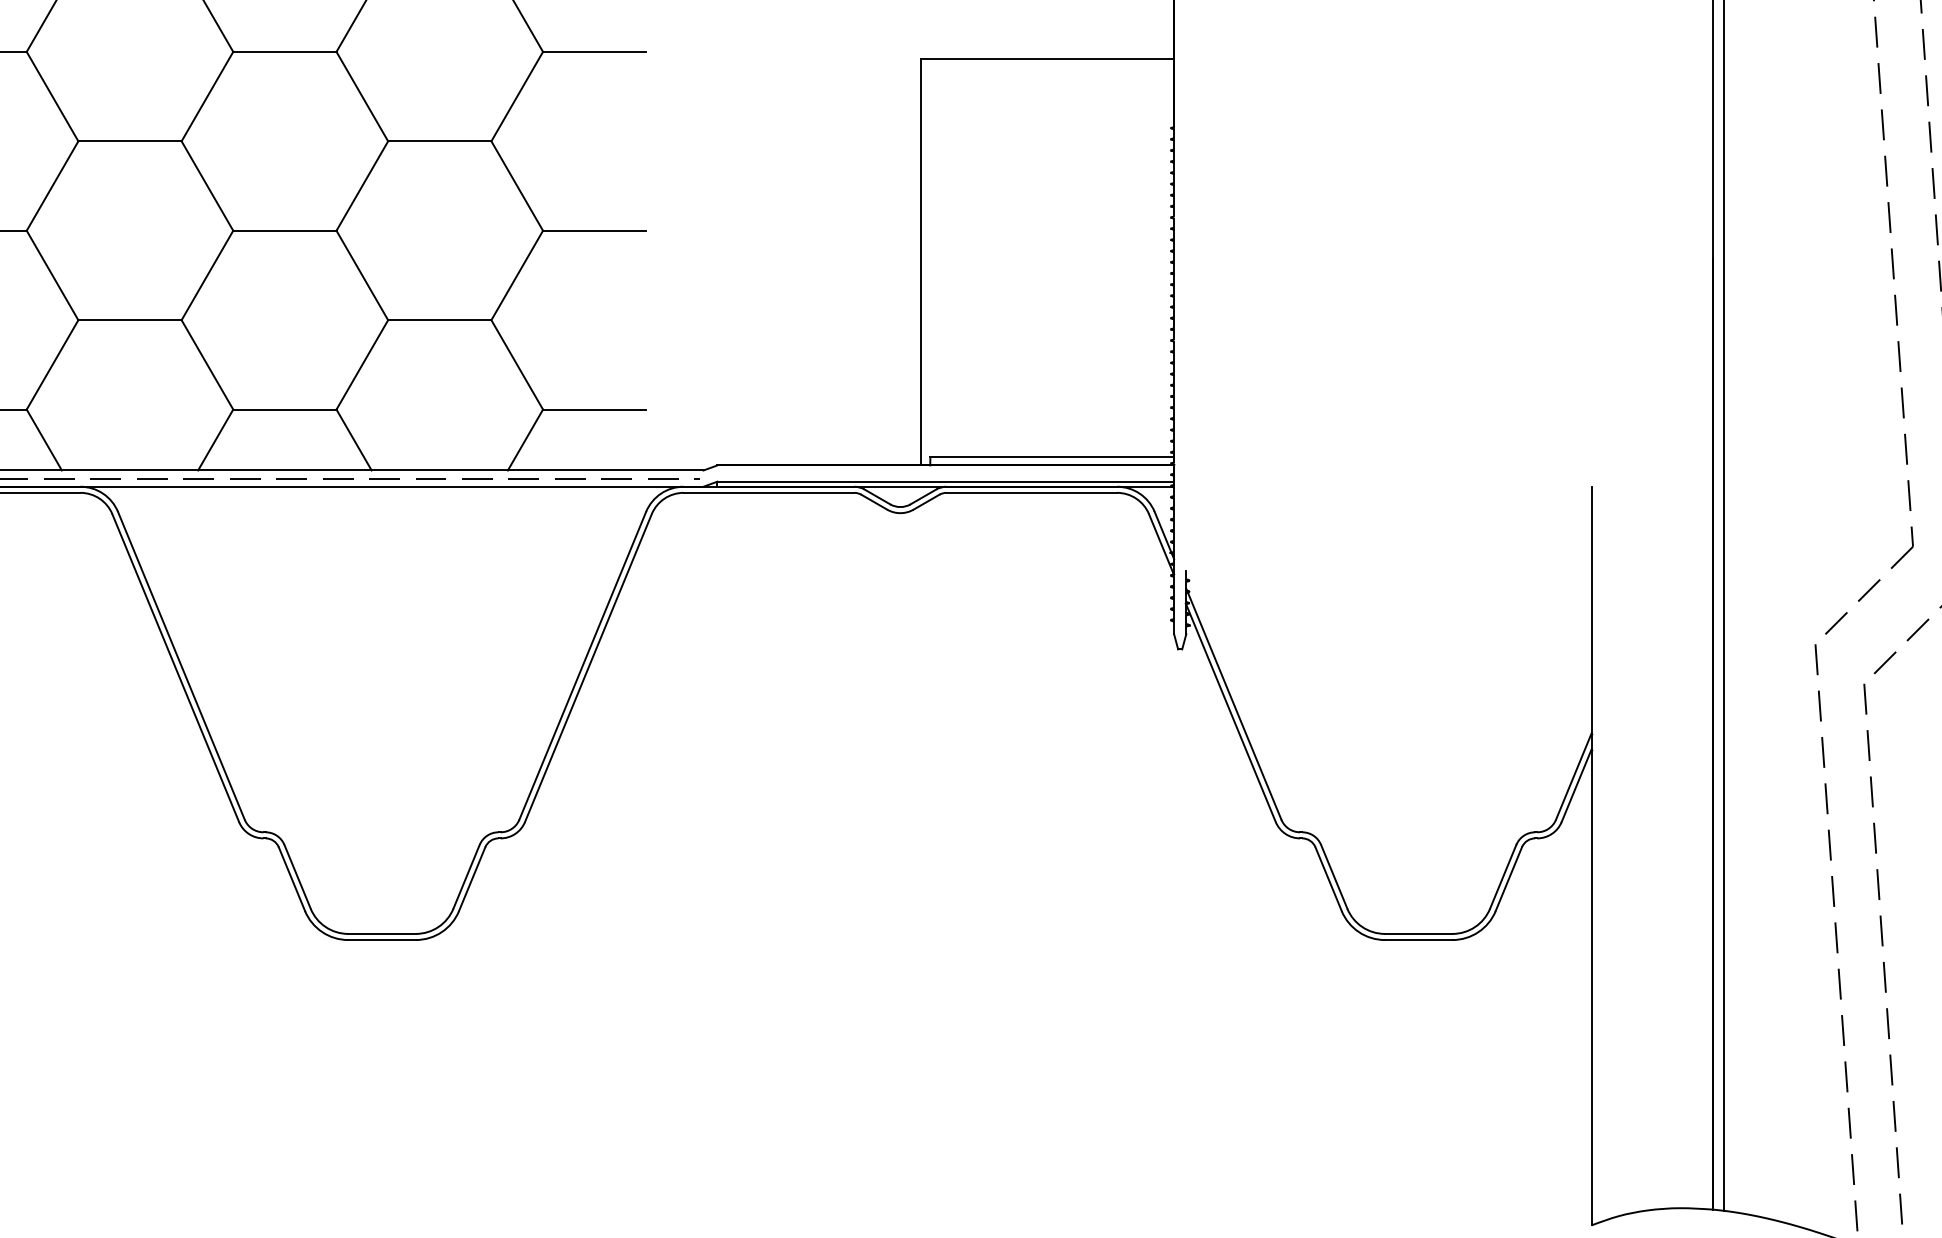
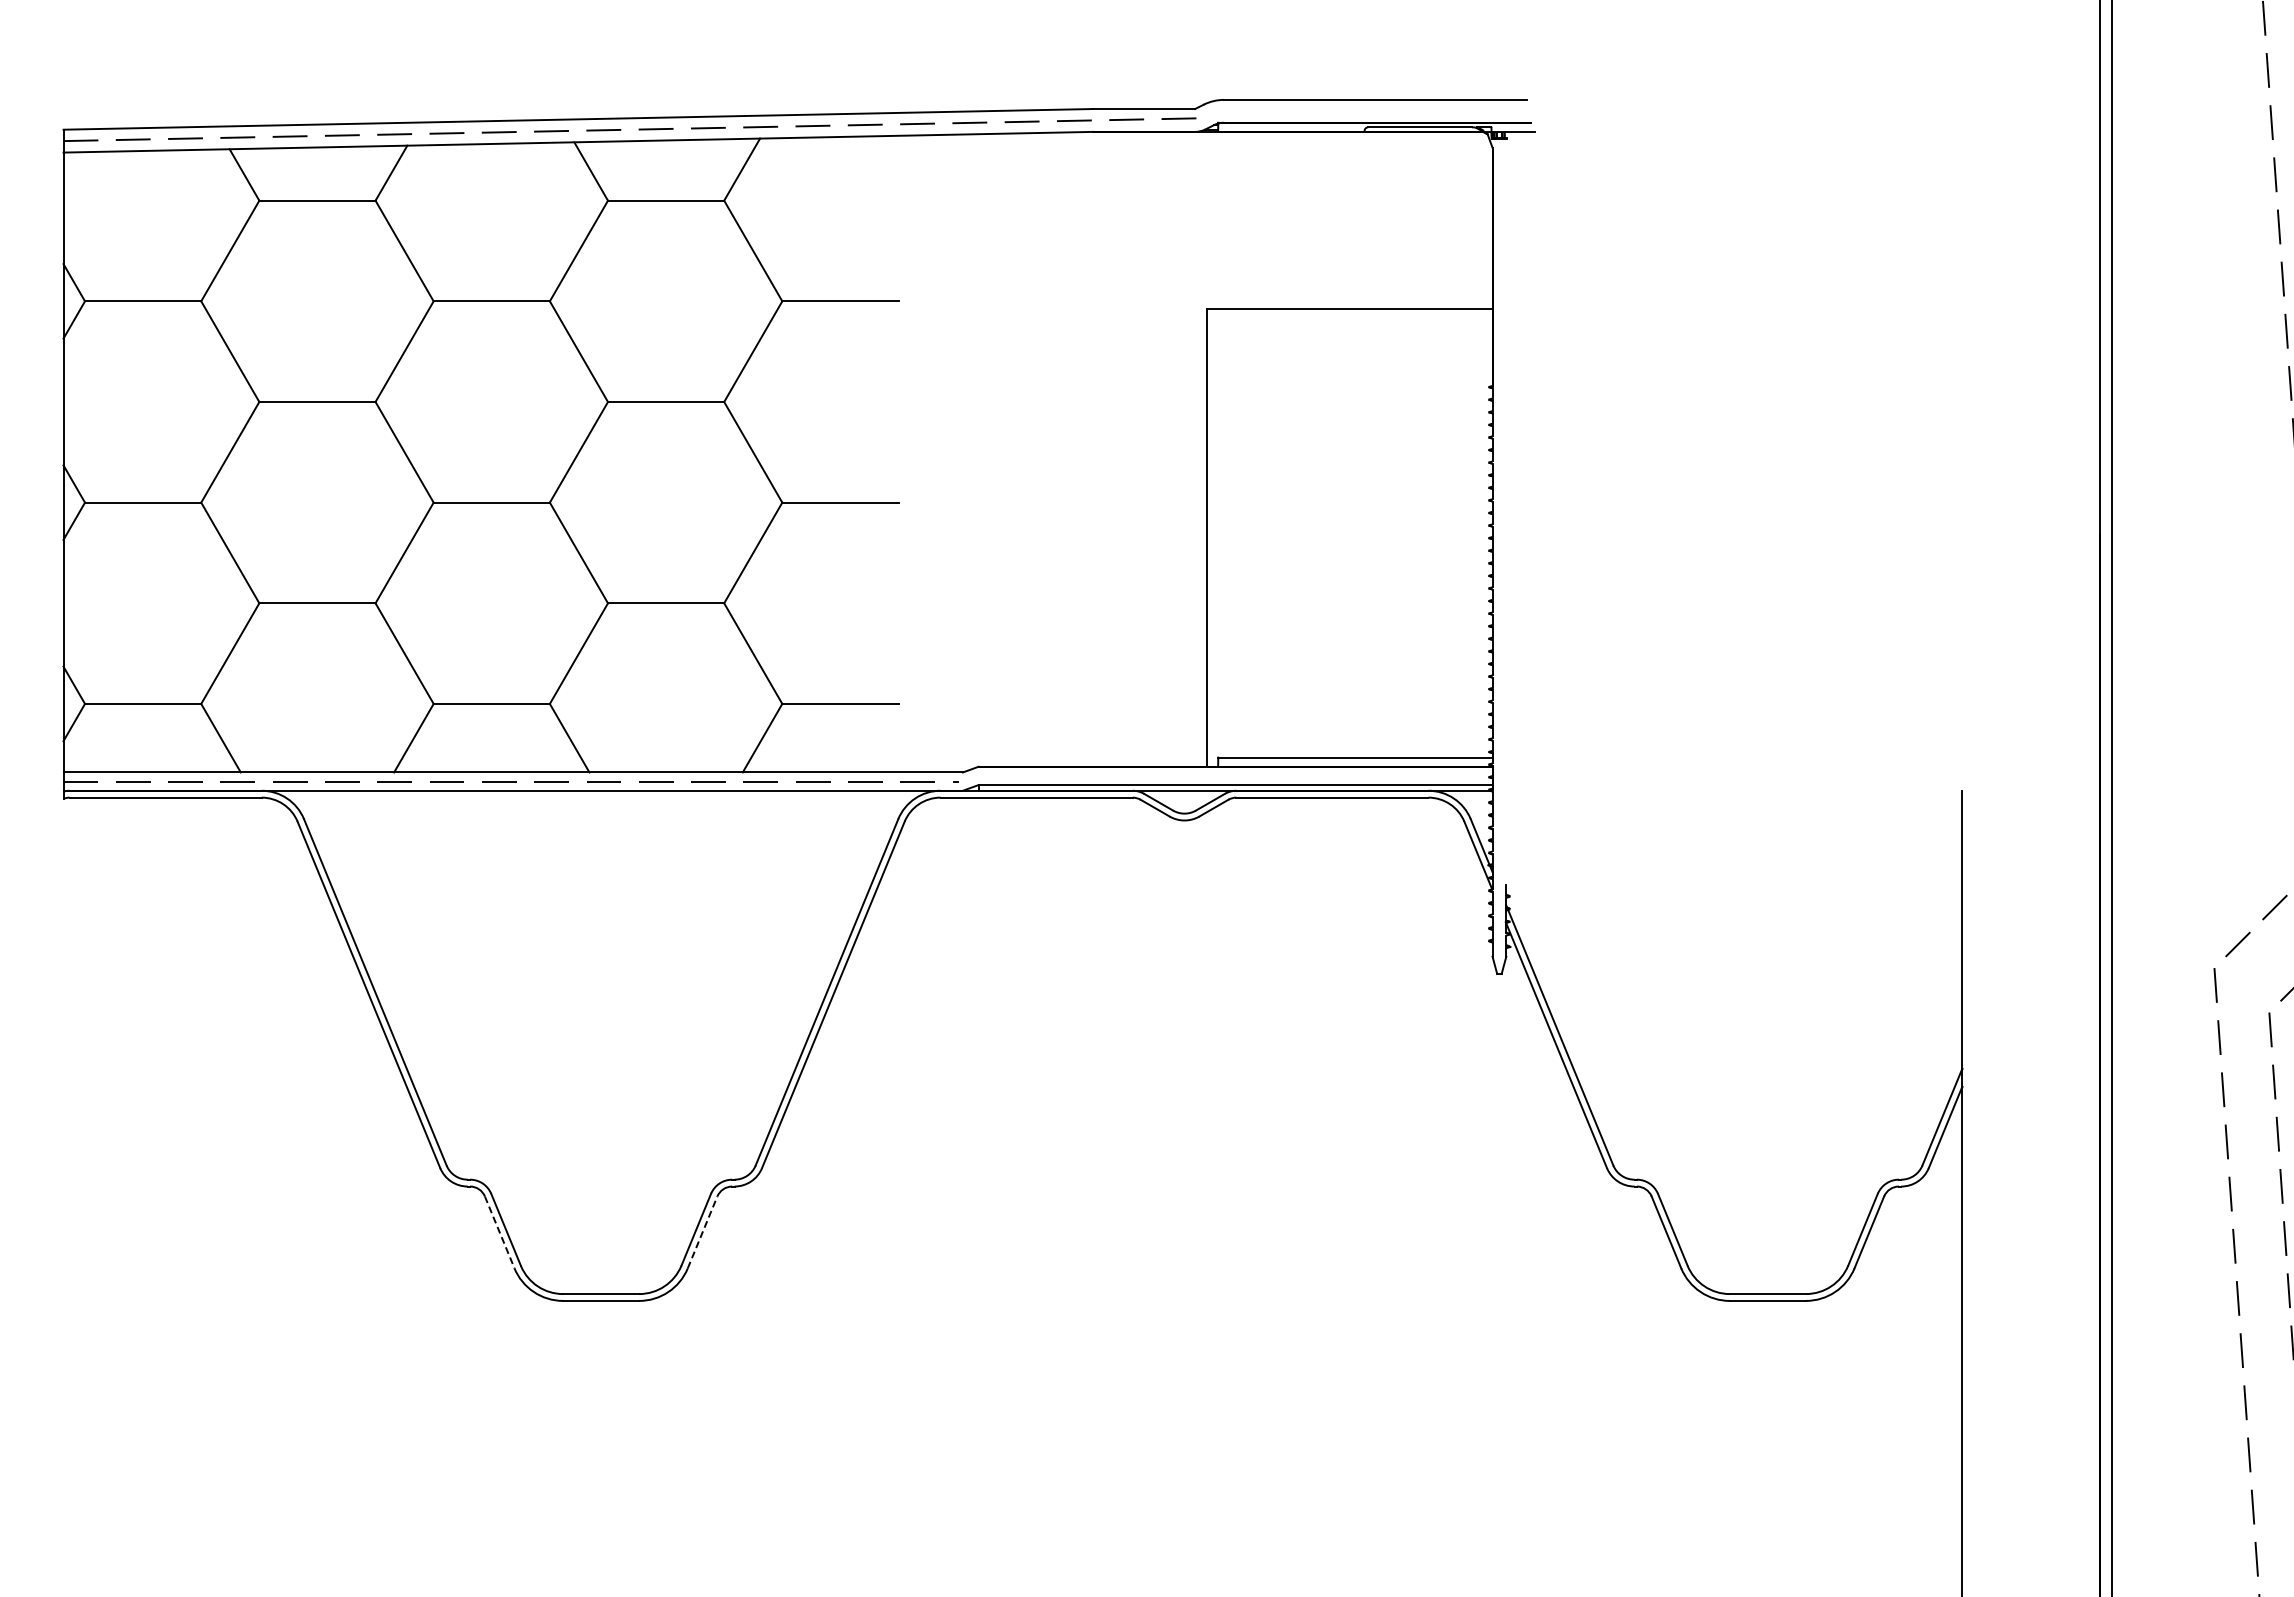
line: (291, 879) -> (499, 1232), solid -> dashed
line: (472, 879) -> (702, 1232), solid -> dashed

